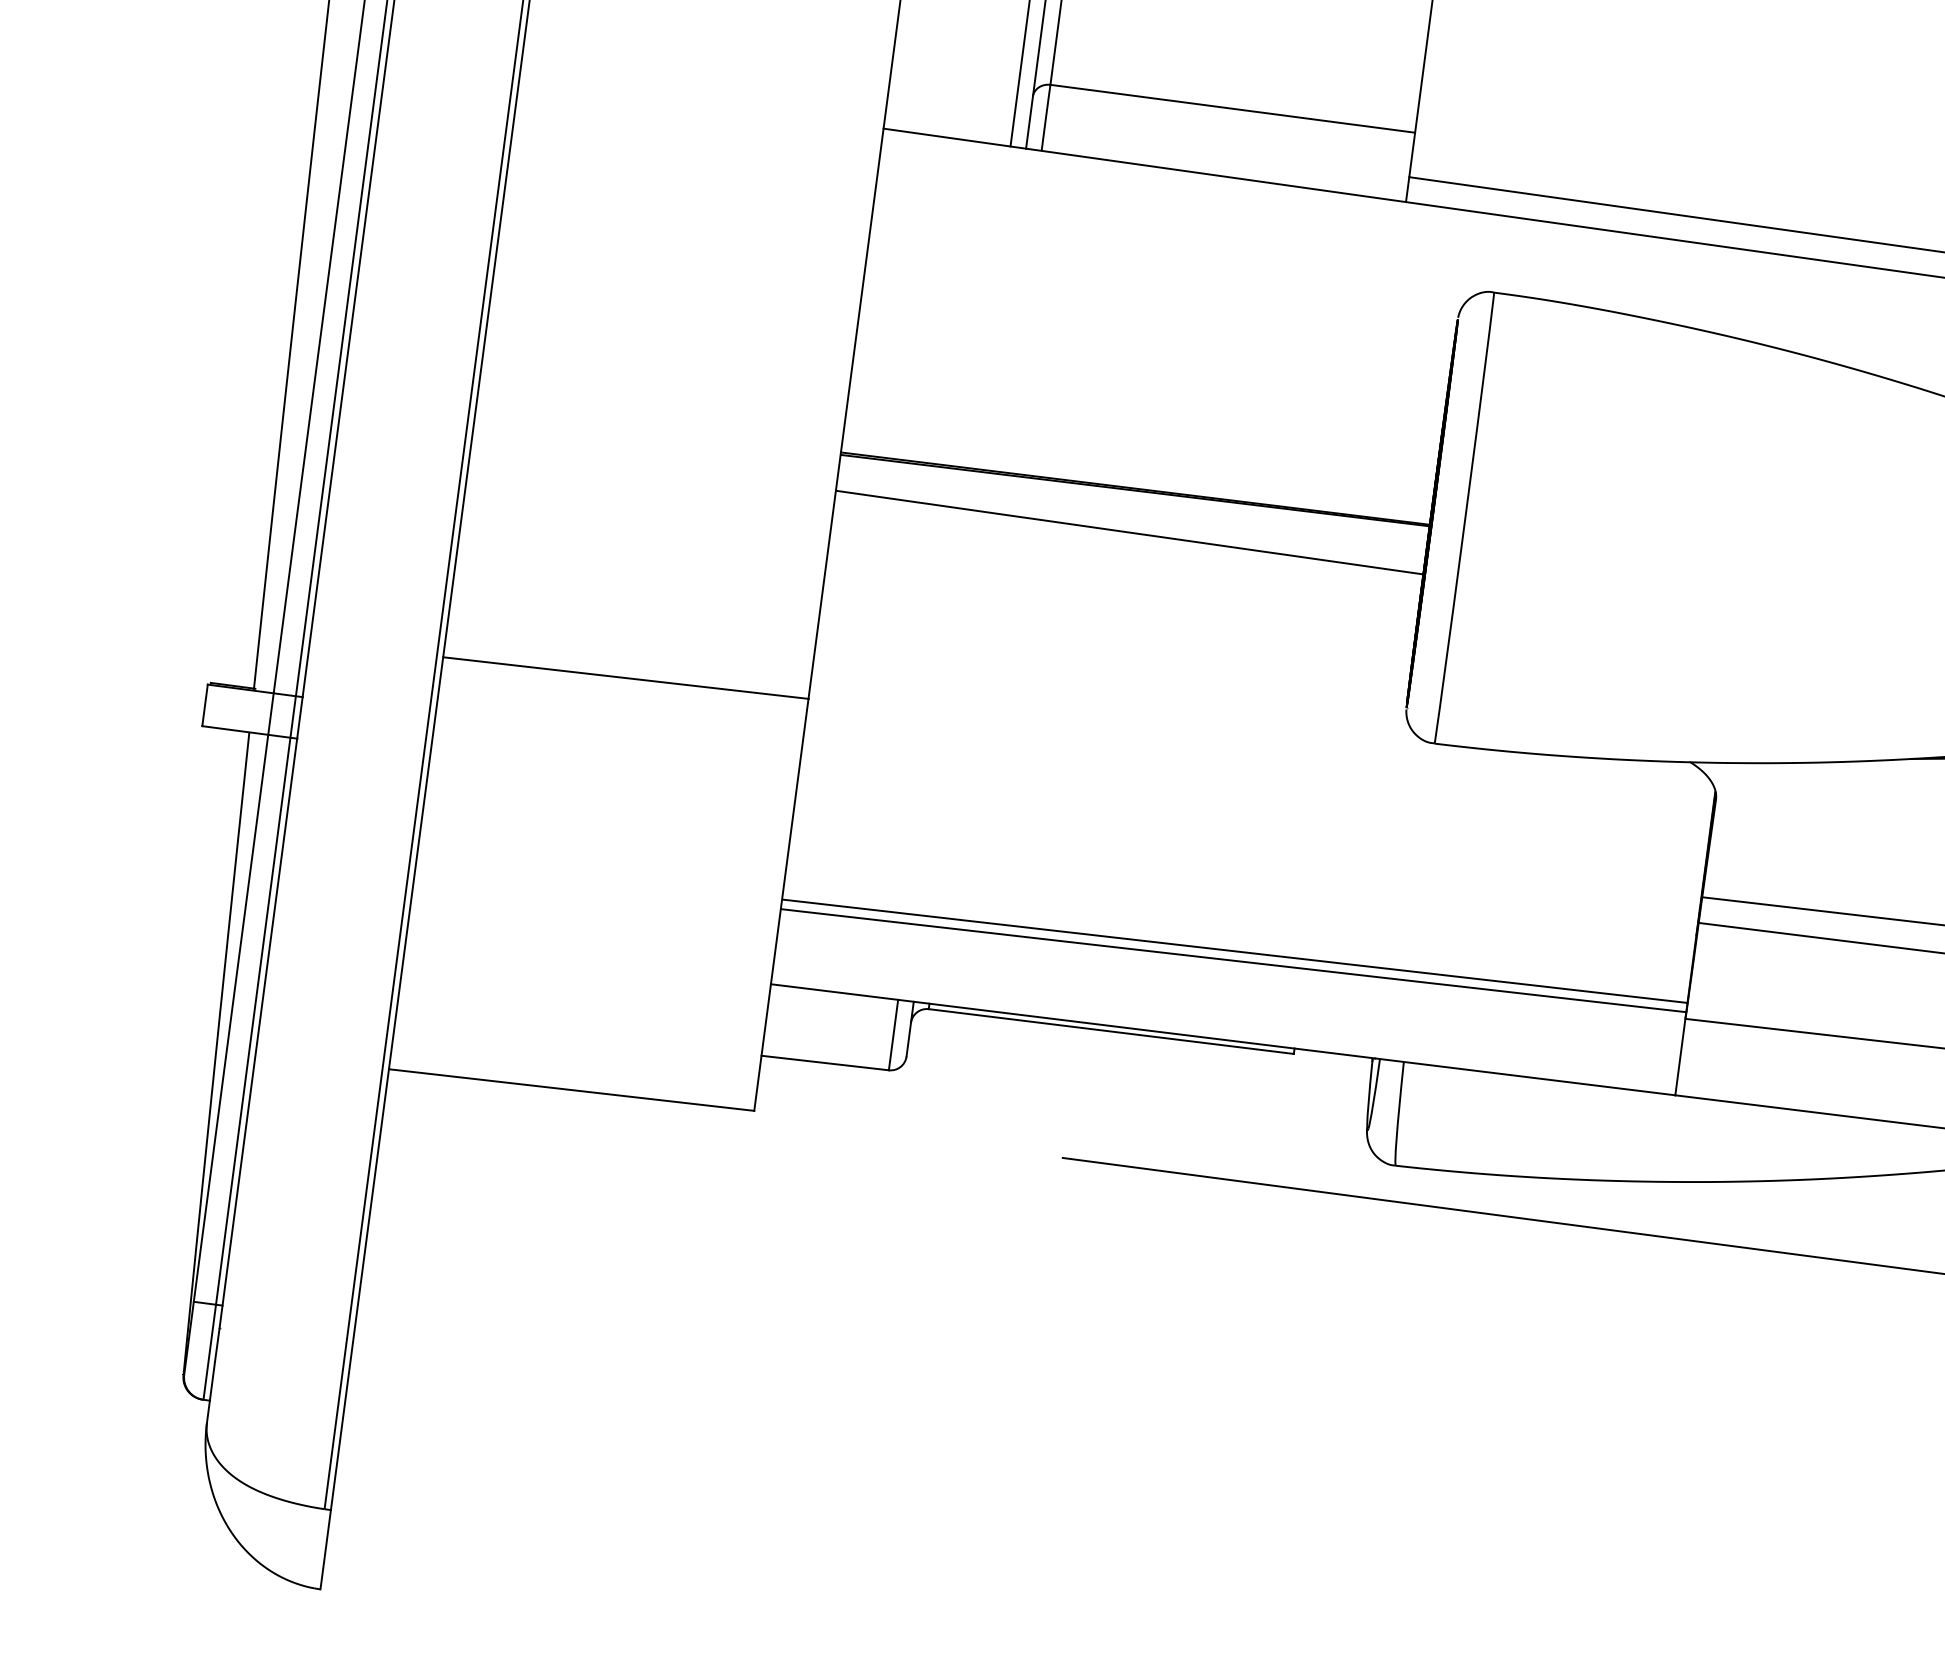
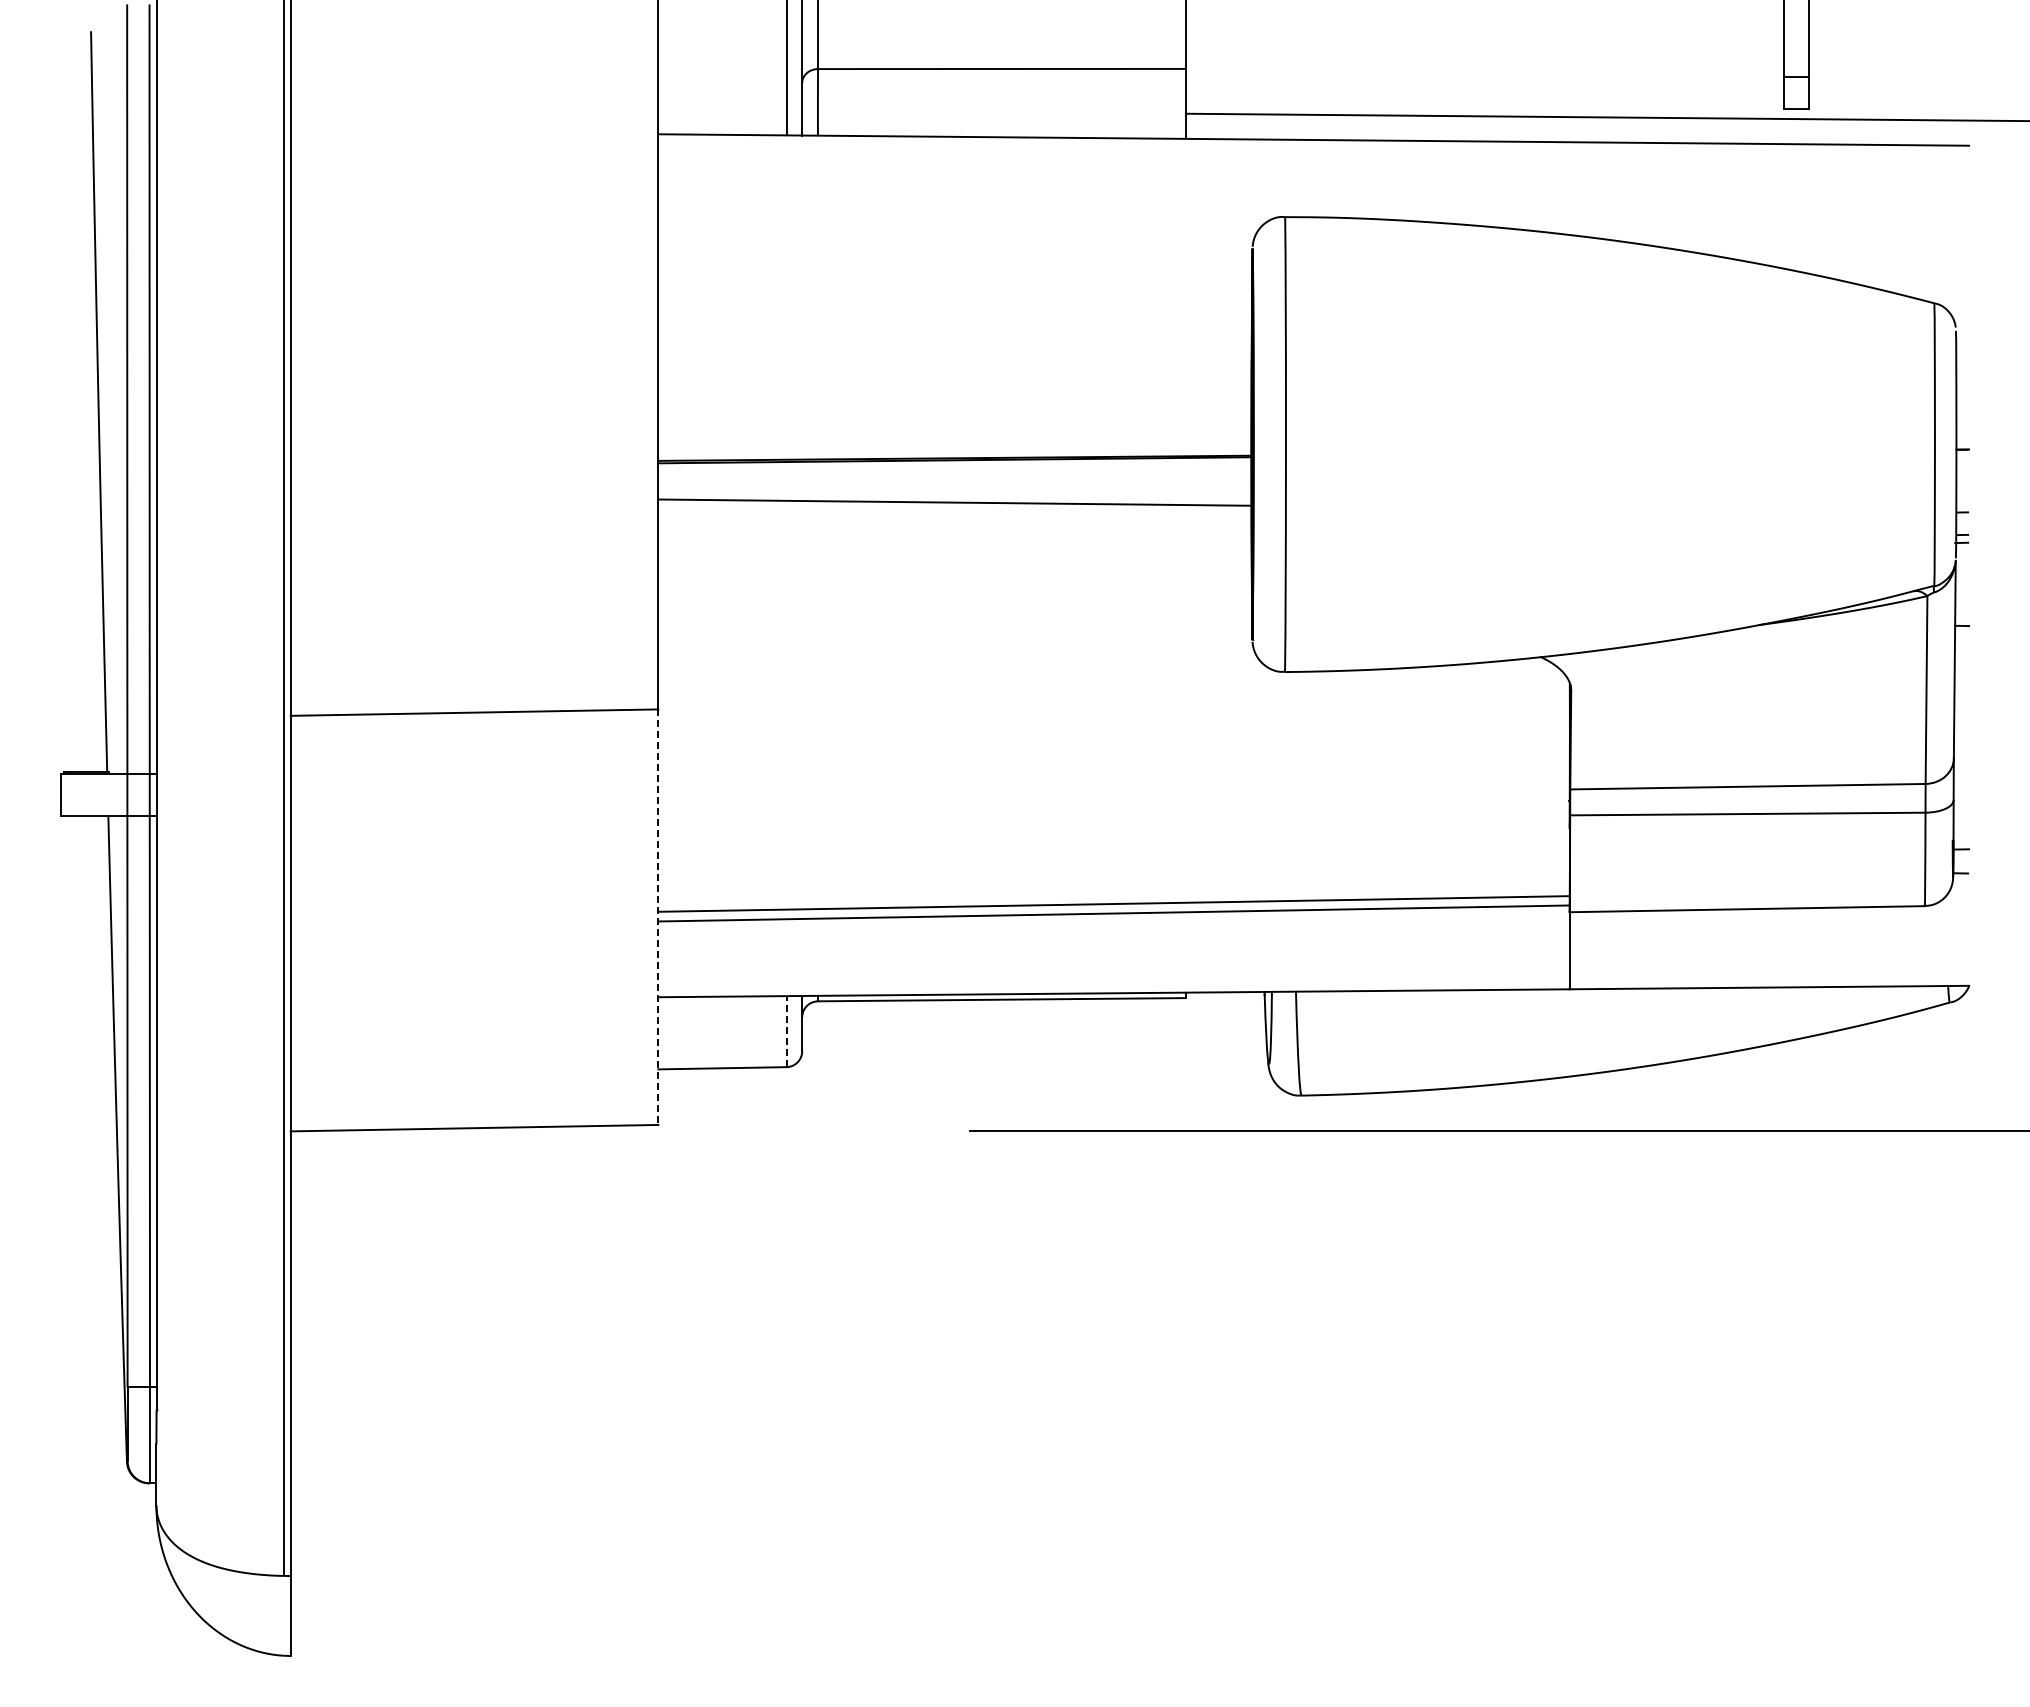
line: (781, 905) -> (658, 917), solid -> dashed
line: (893, 1034) -> (786, 1031), solid -> dashed

